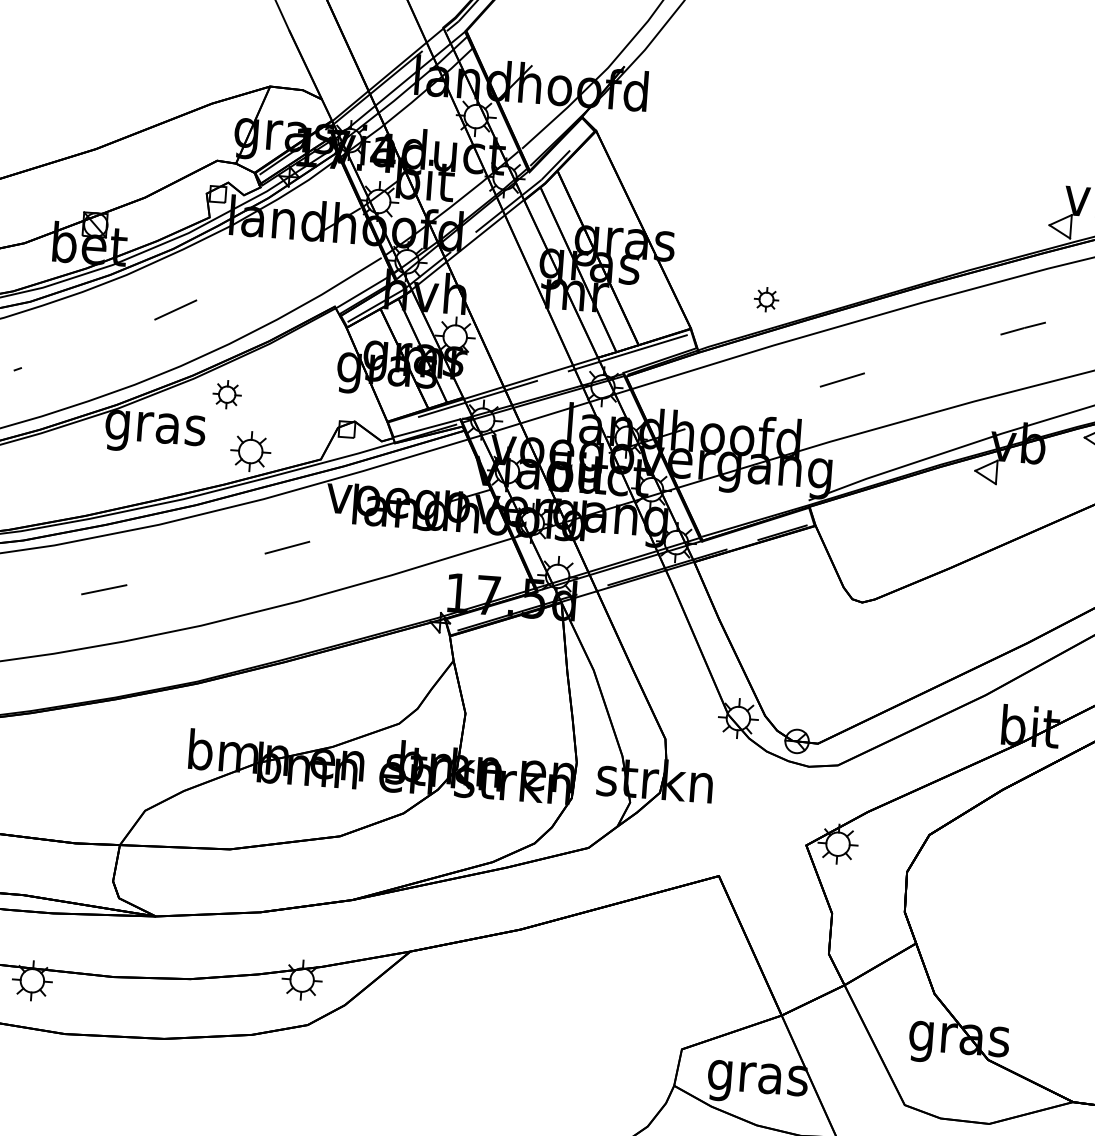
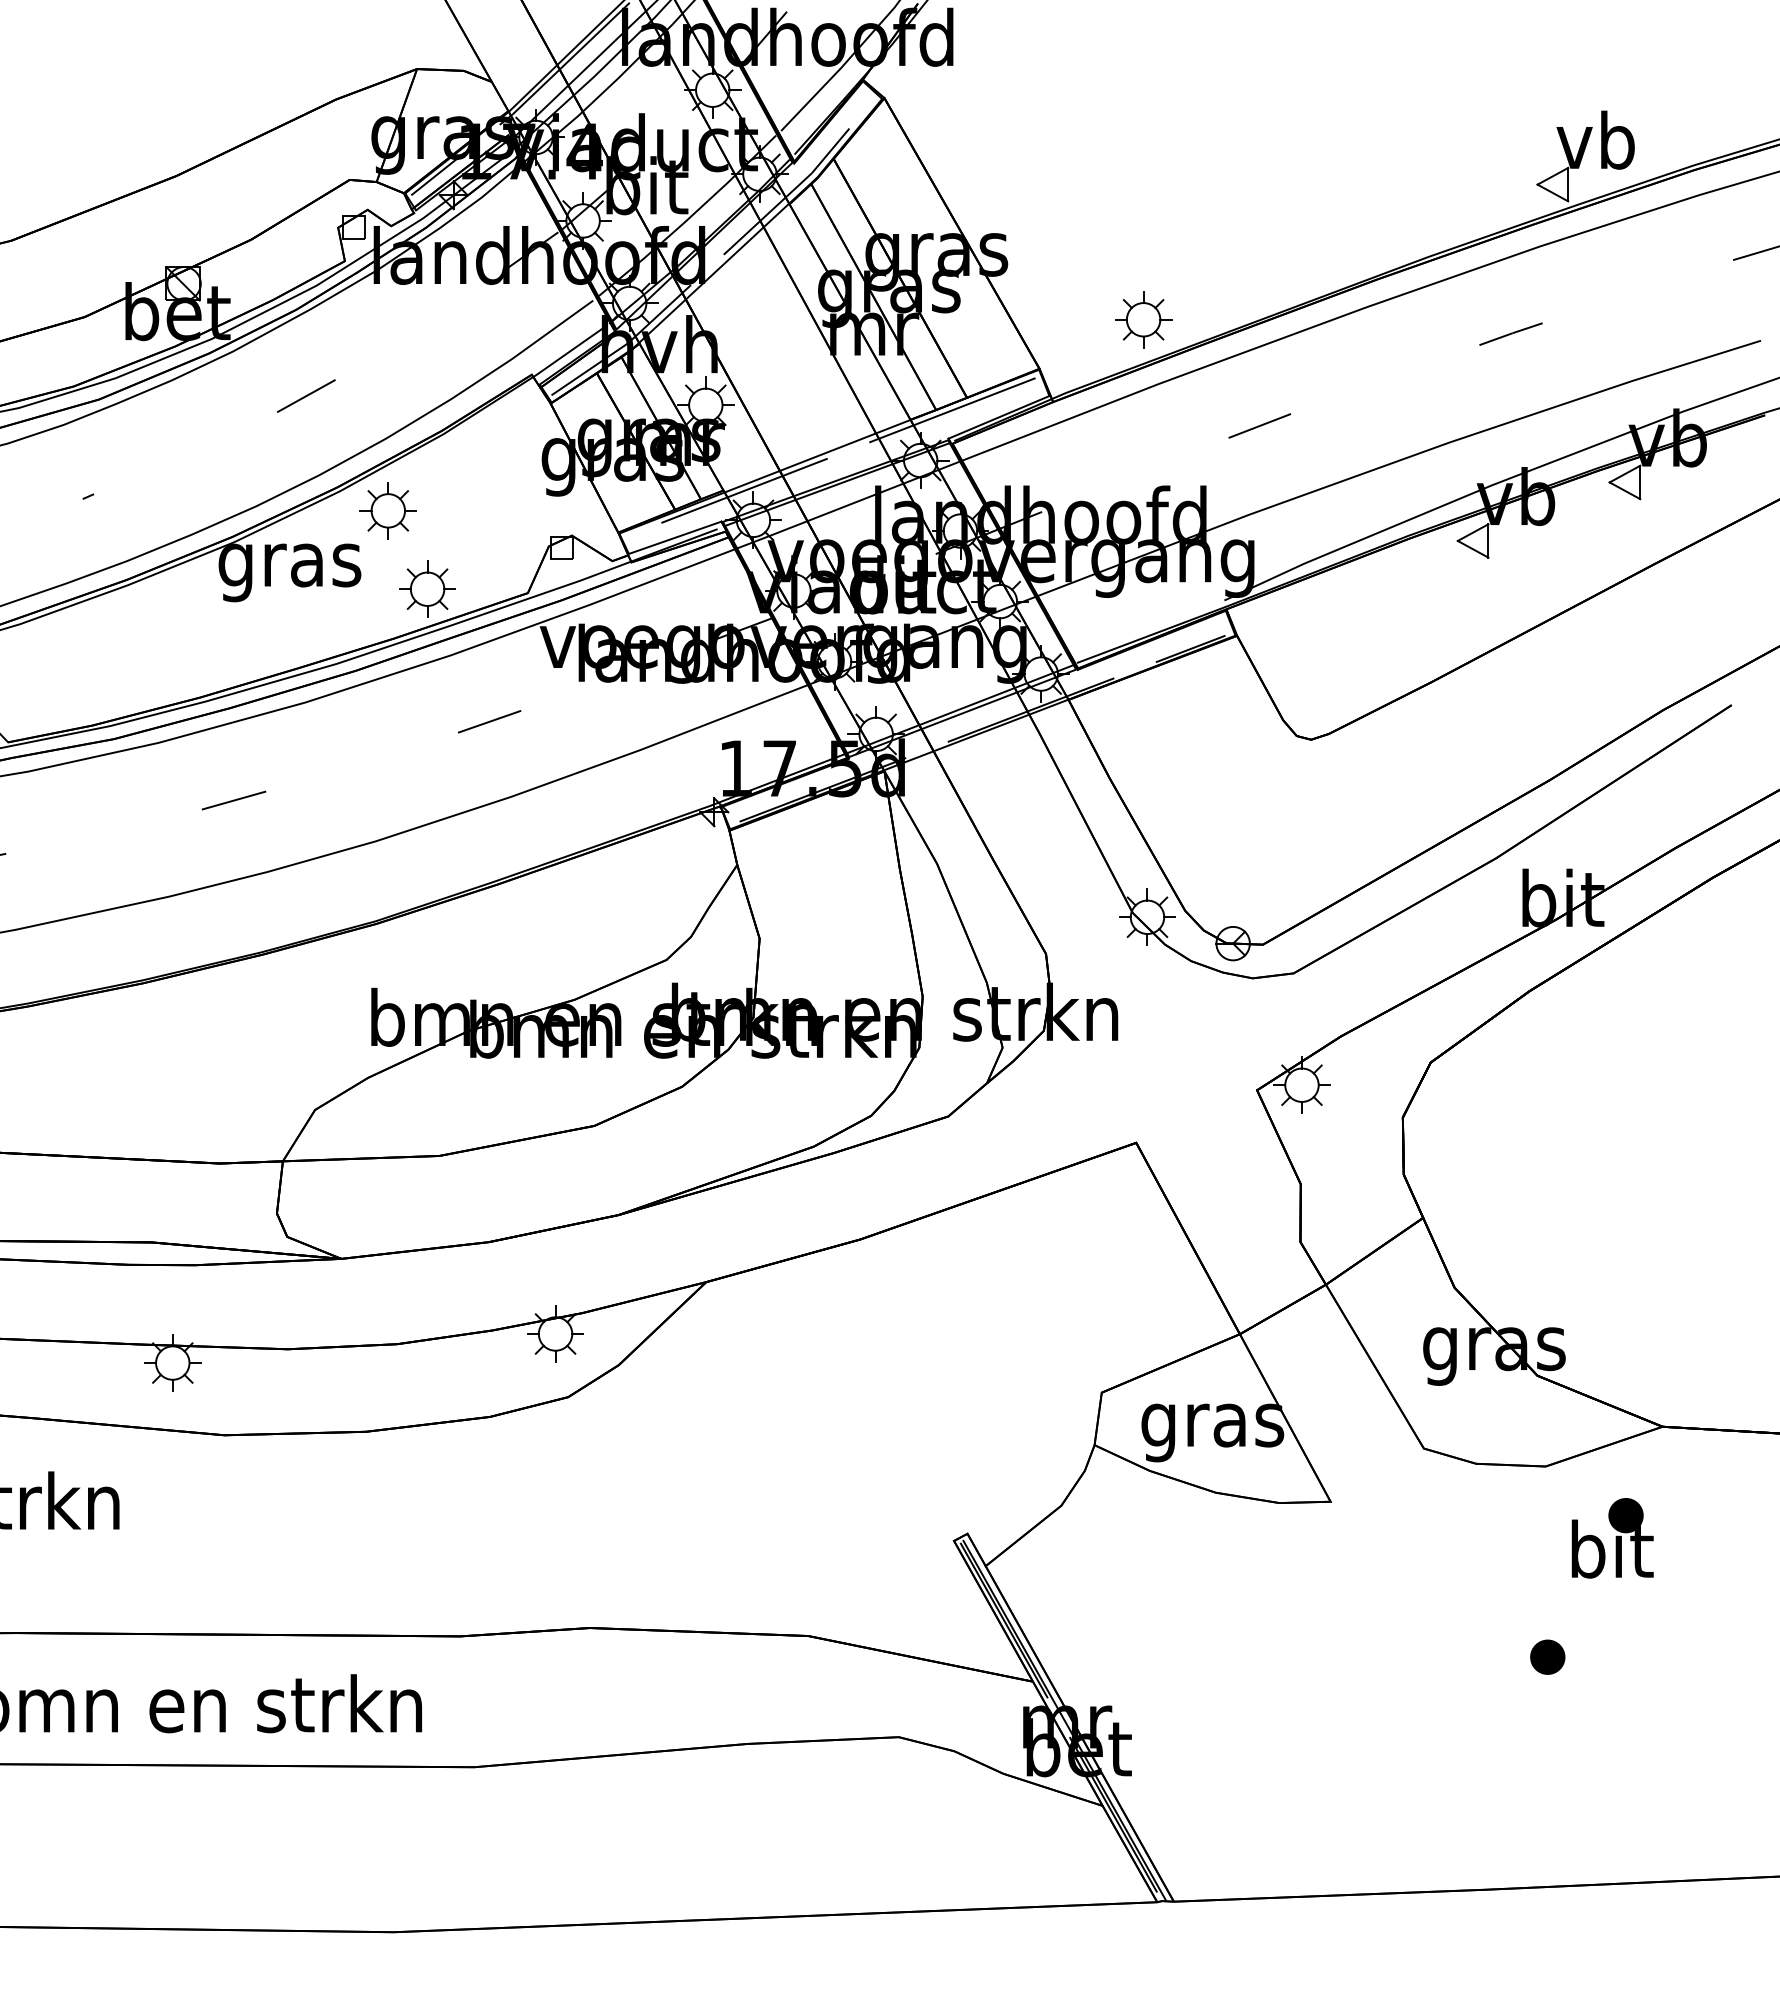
part: (766, 299) -> (1143, 319), size x1.67
part: (226, 394) -> (387, 510), size x1.43

